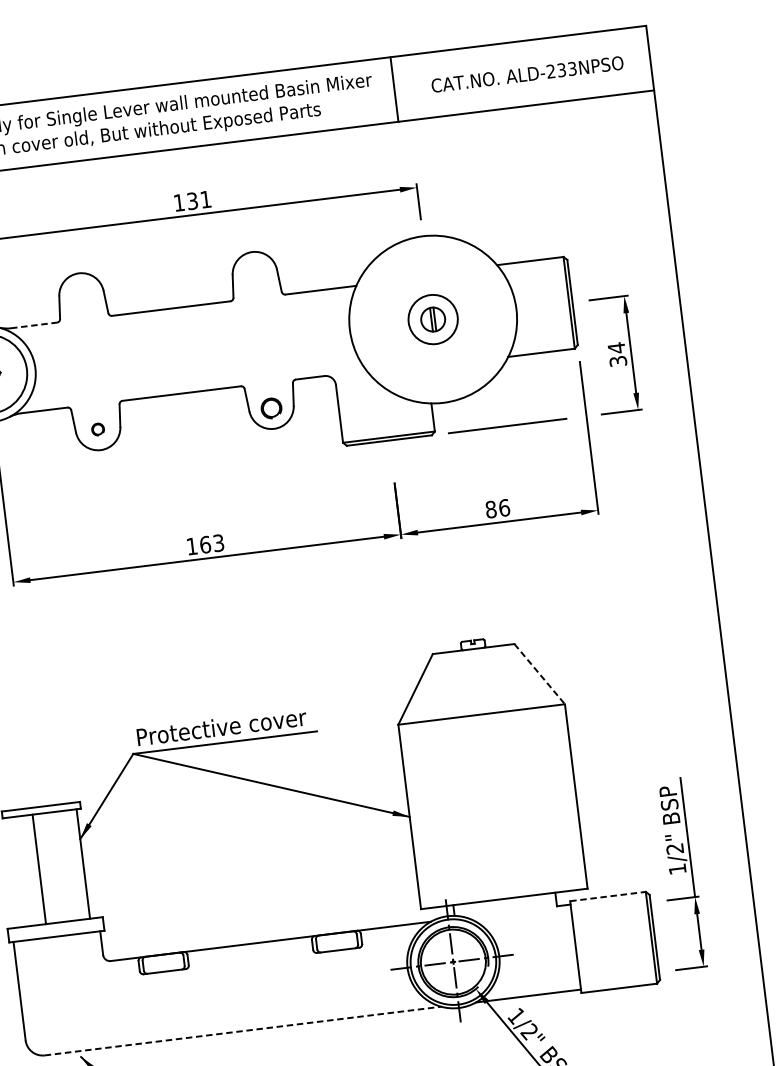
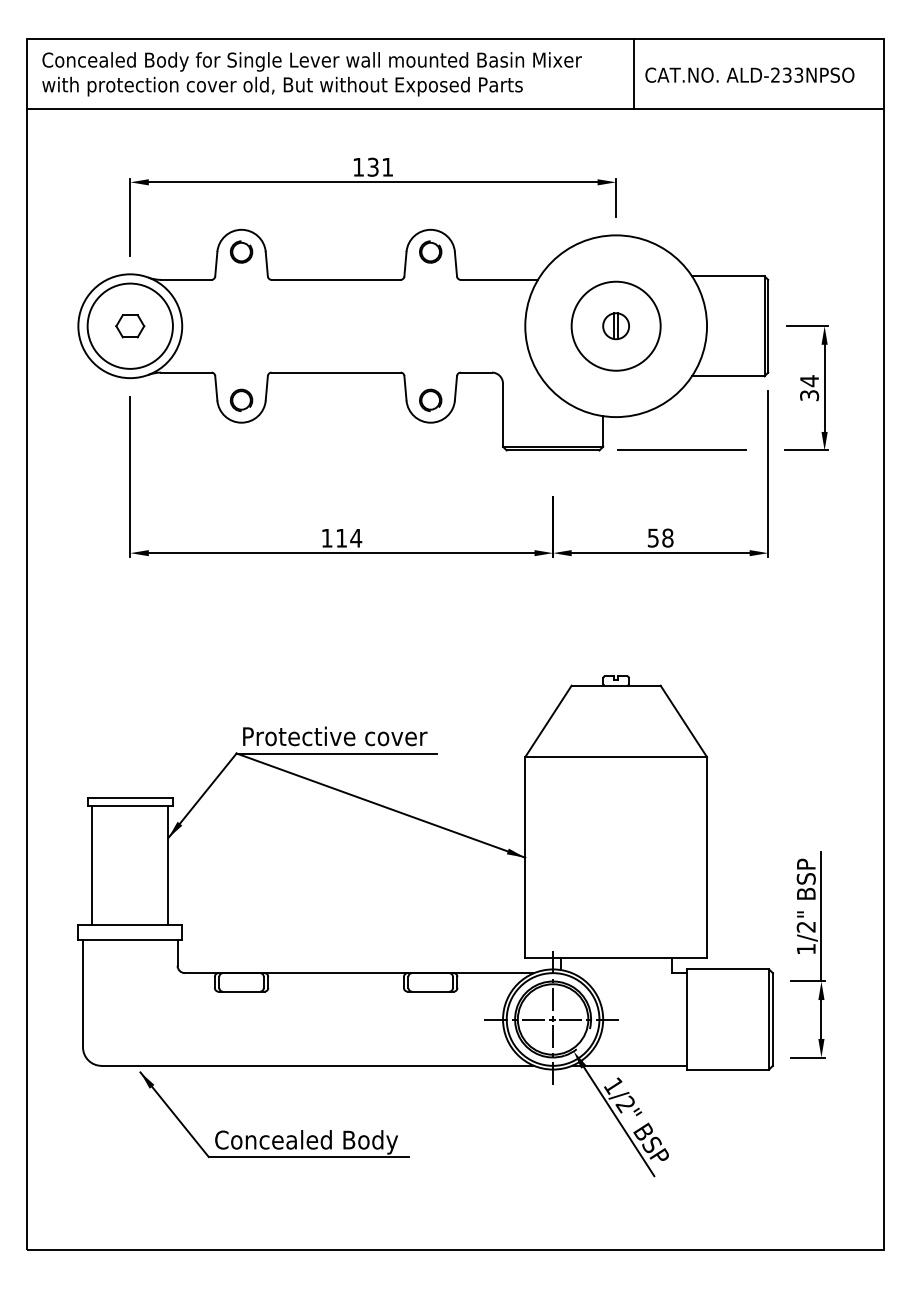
line: (394, 89) -> (633, 73), moved
part: (254, 271) -> (430, 251), added
part: (81, 293) -> (241, 251), added
circle: (432, 318) -> (615, 325), size x1.67
line: (34, 325) -> (186, 279), dashed -> solid
part: (98, 428) -> (241, 399), size x1.67
text: (497, 508) -> (660, 537), 86 -> 58
text: (212, 543) -> (349, 537), 163 -> 114
line: (539, 674) -> (683, 721), dashed -> solid
line: (39, 868) -> (92, 864), moved
line: (608, 896) -> (728, 969), dashed -> solid
line: (243, 1030) -> (318, 1065), dashed -> solid

